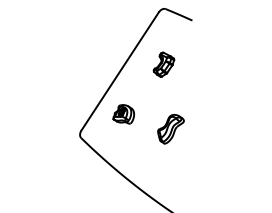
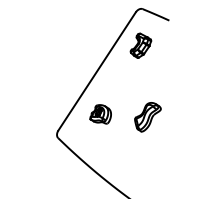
part: (163, 64) -> (140, 45), moved
part: (170, 129) -> (147, 117), moved

